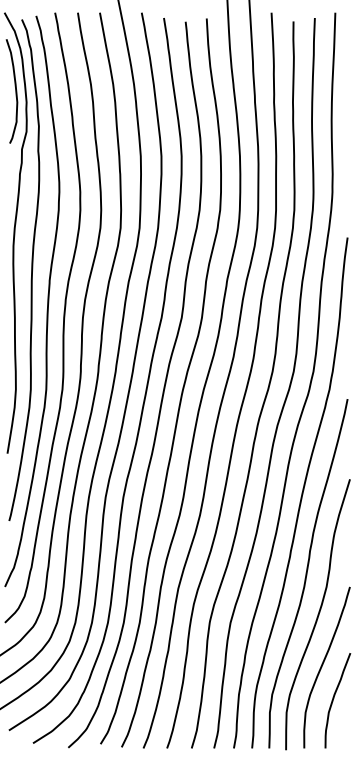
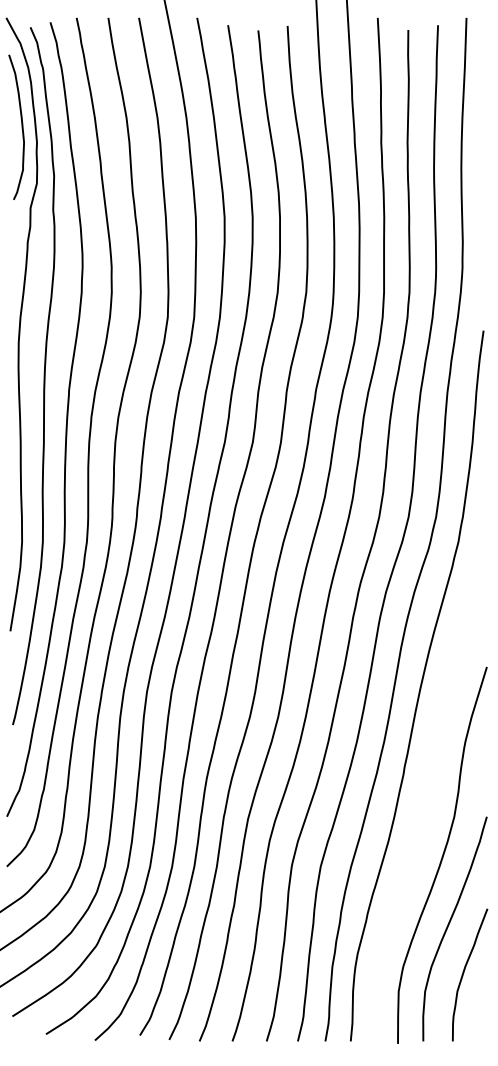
curve: (307, 573) -> (427, 798), removed

